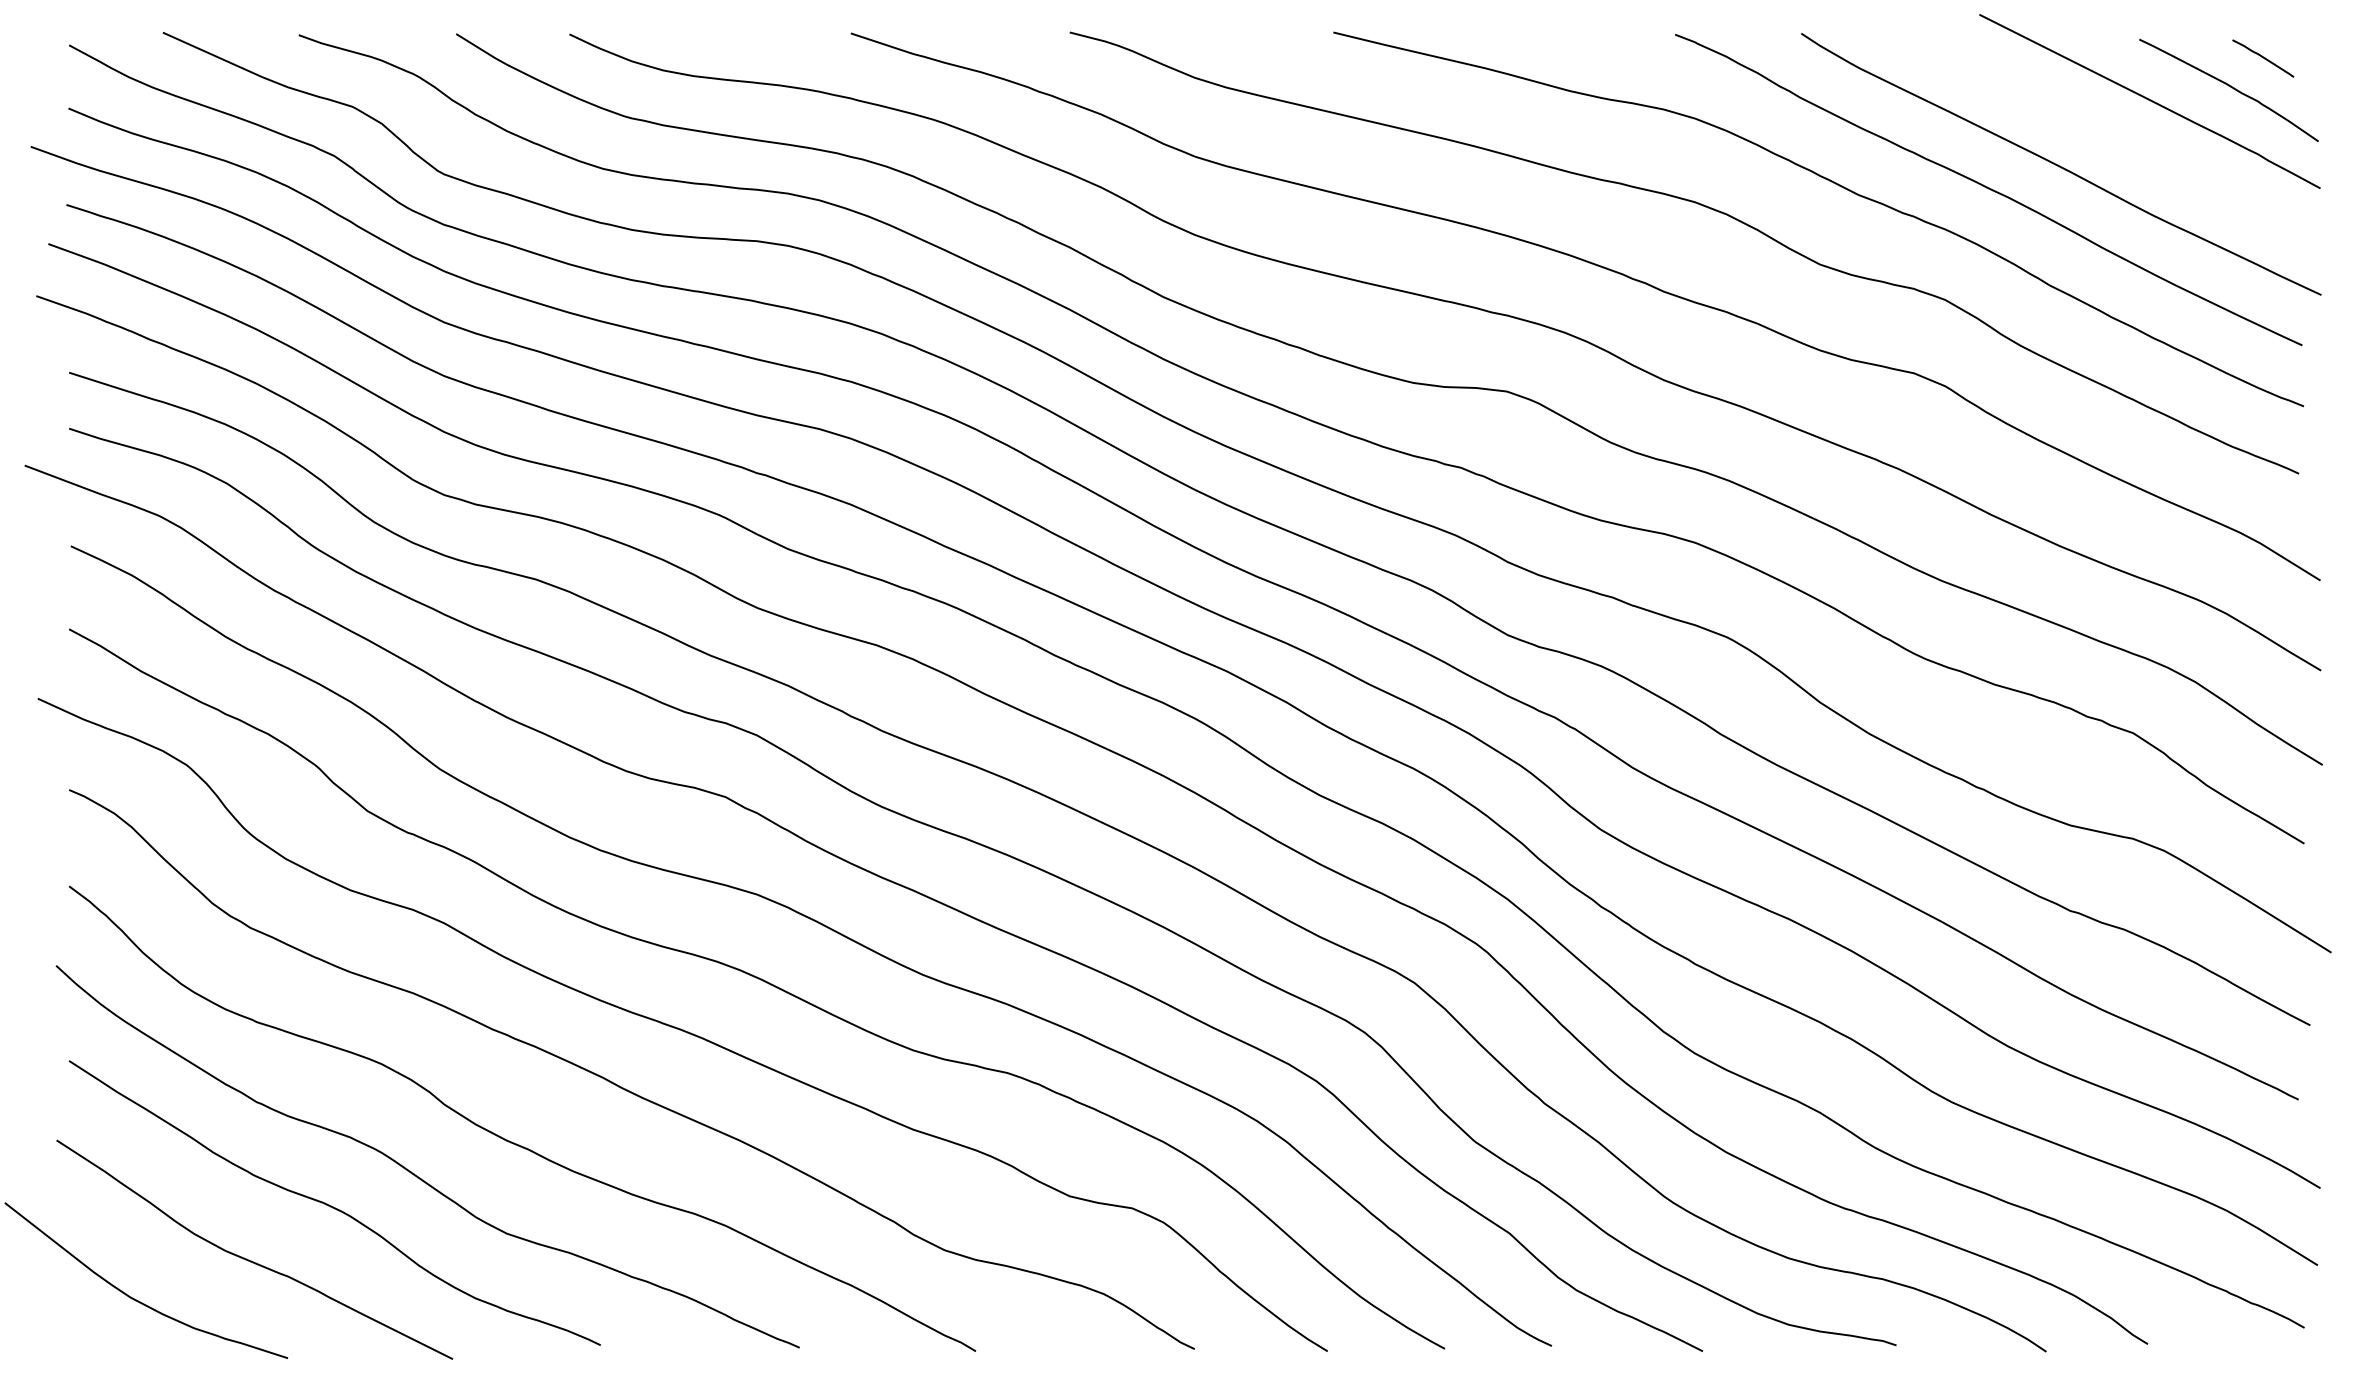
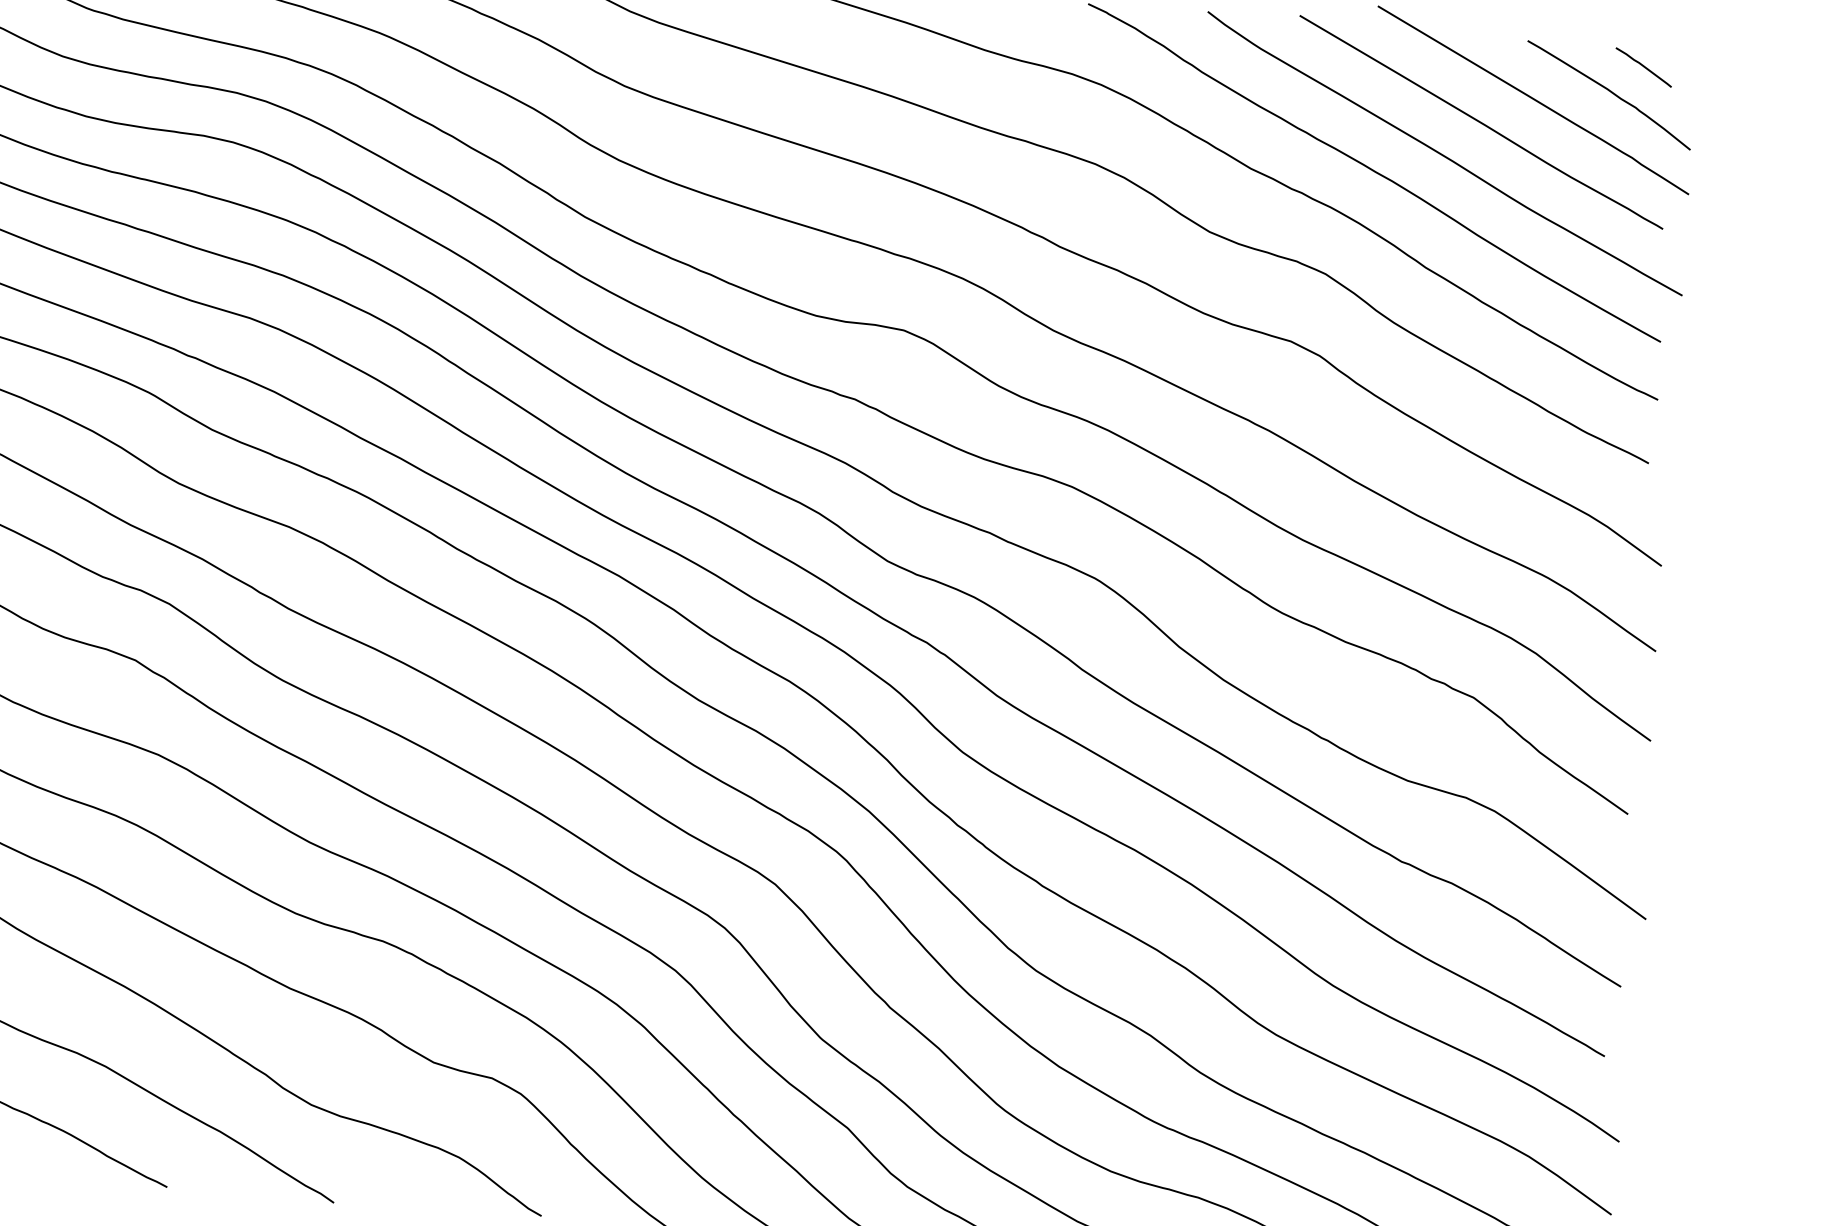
curve: (2096, 128) -> (1480, 122), added

